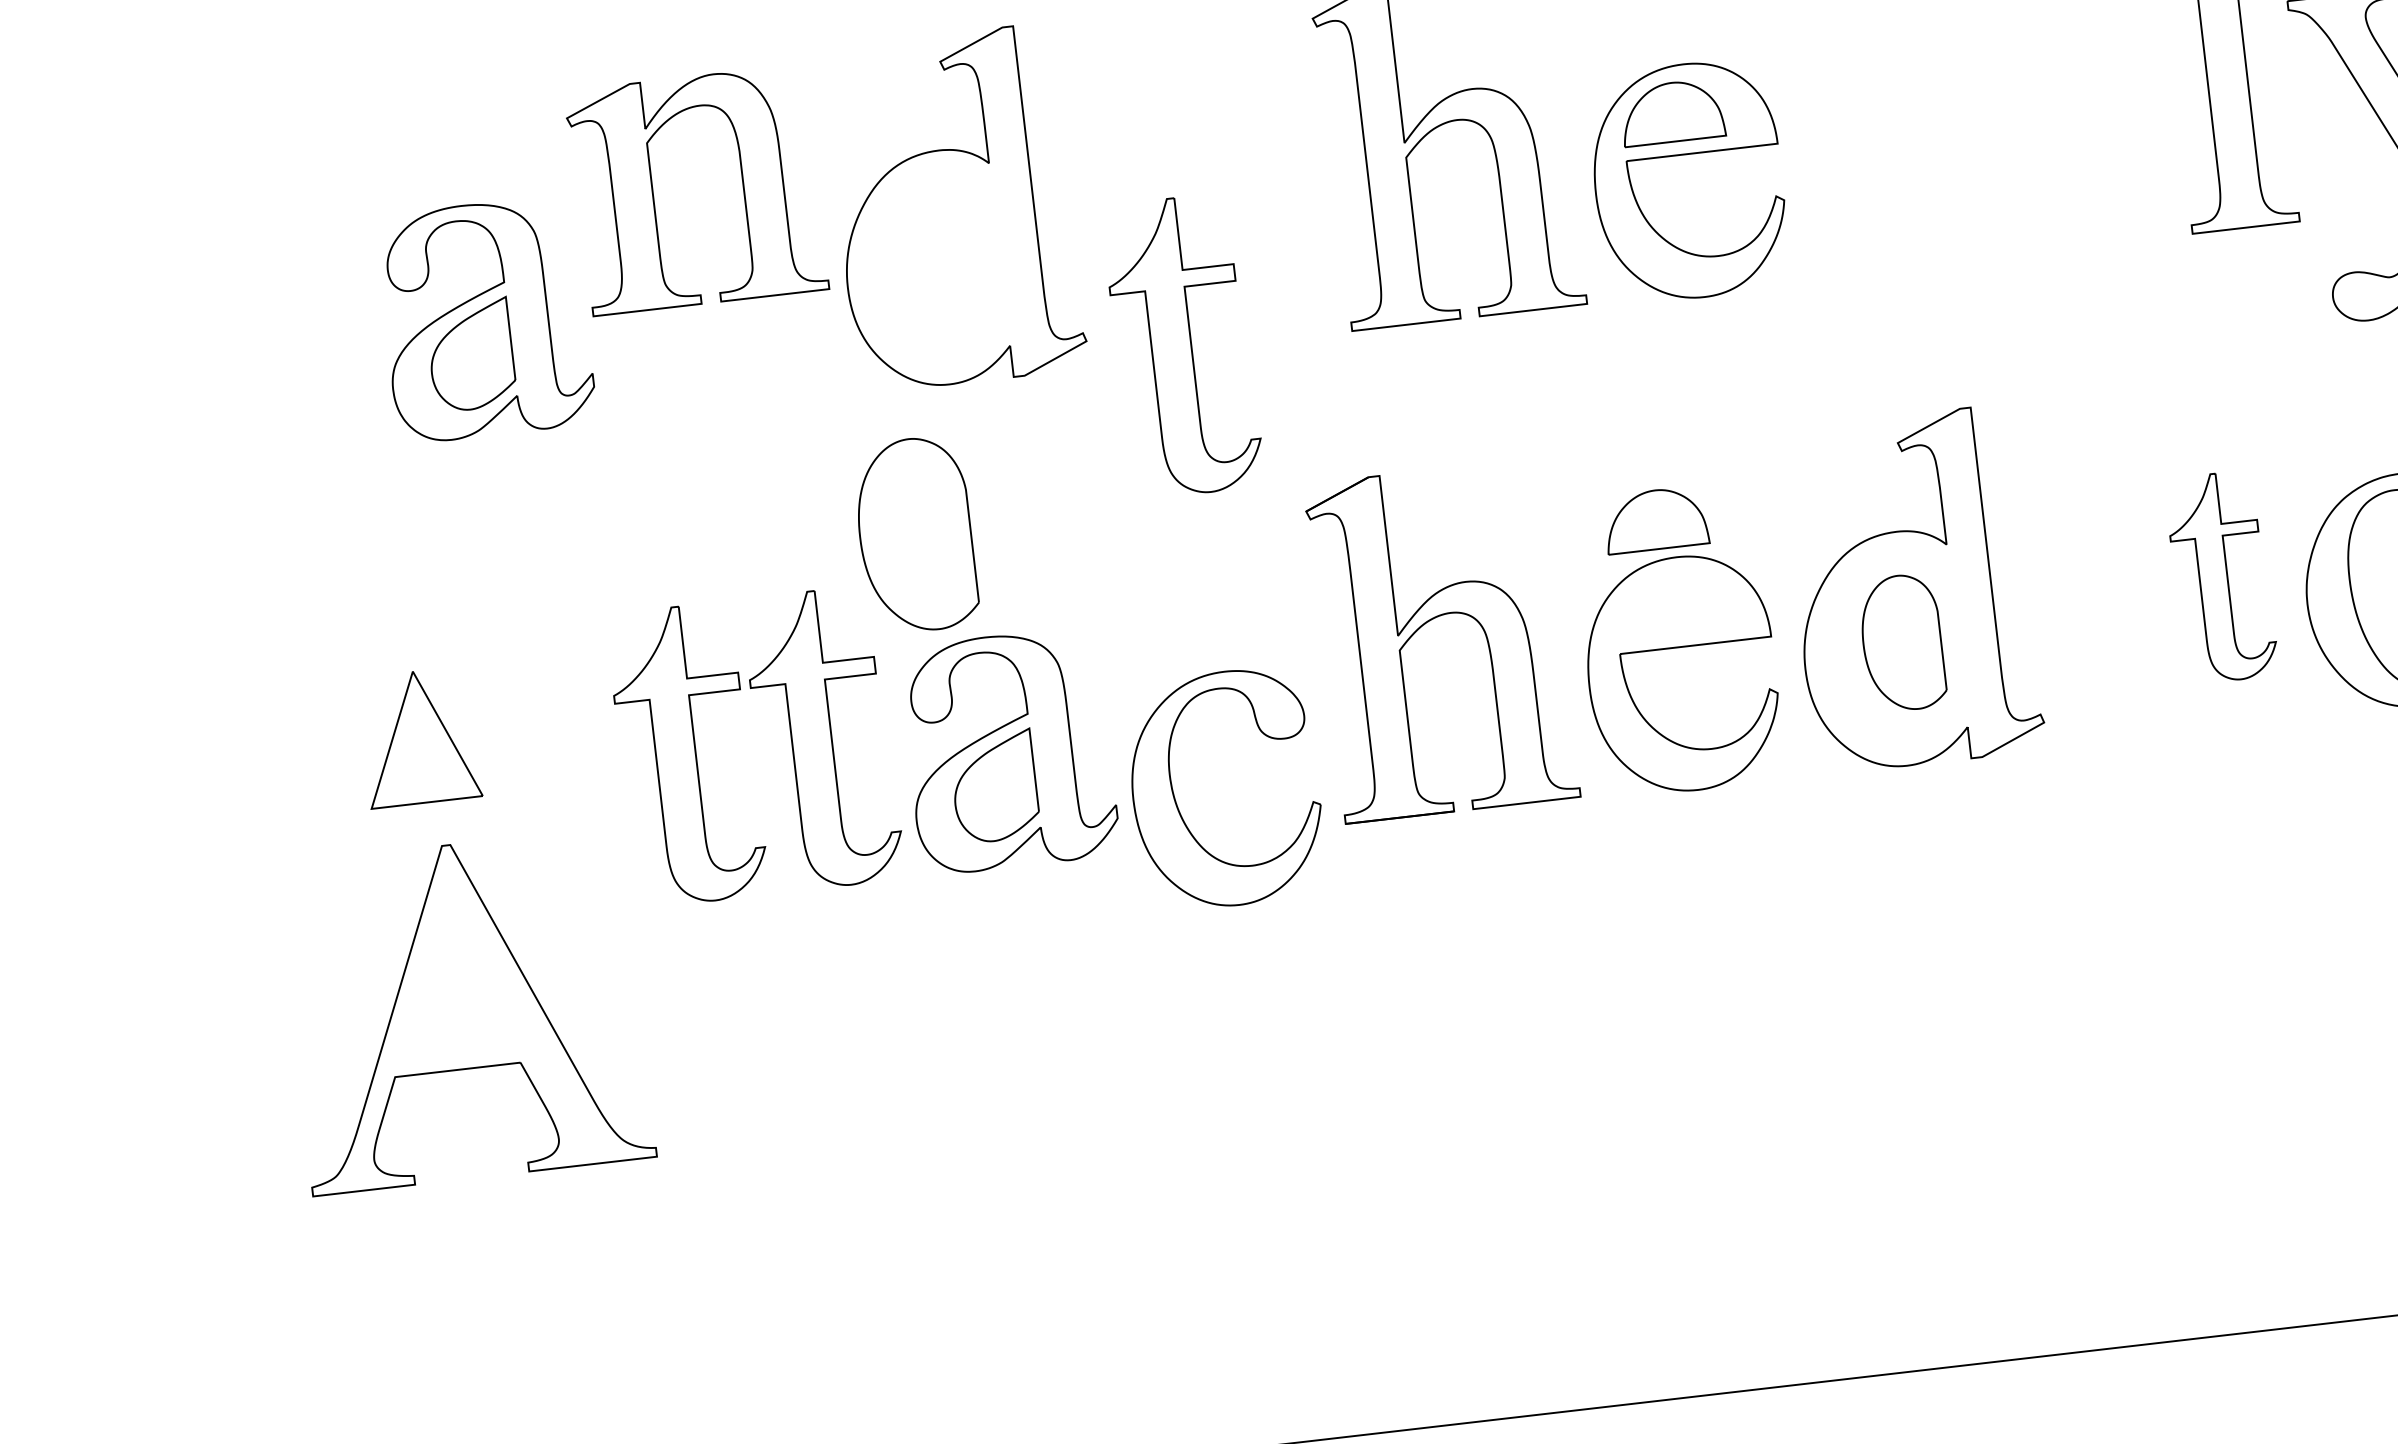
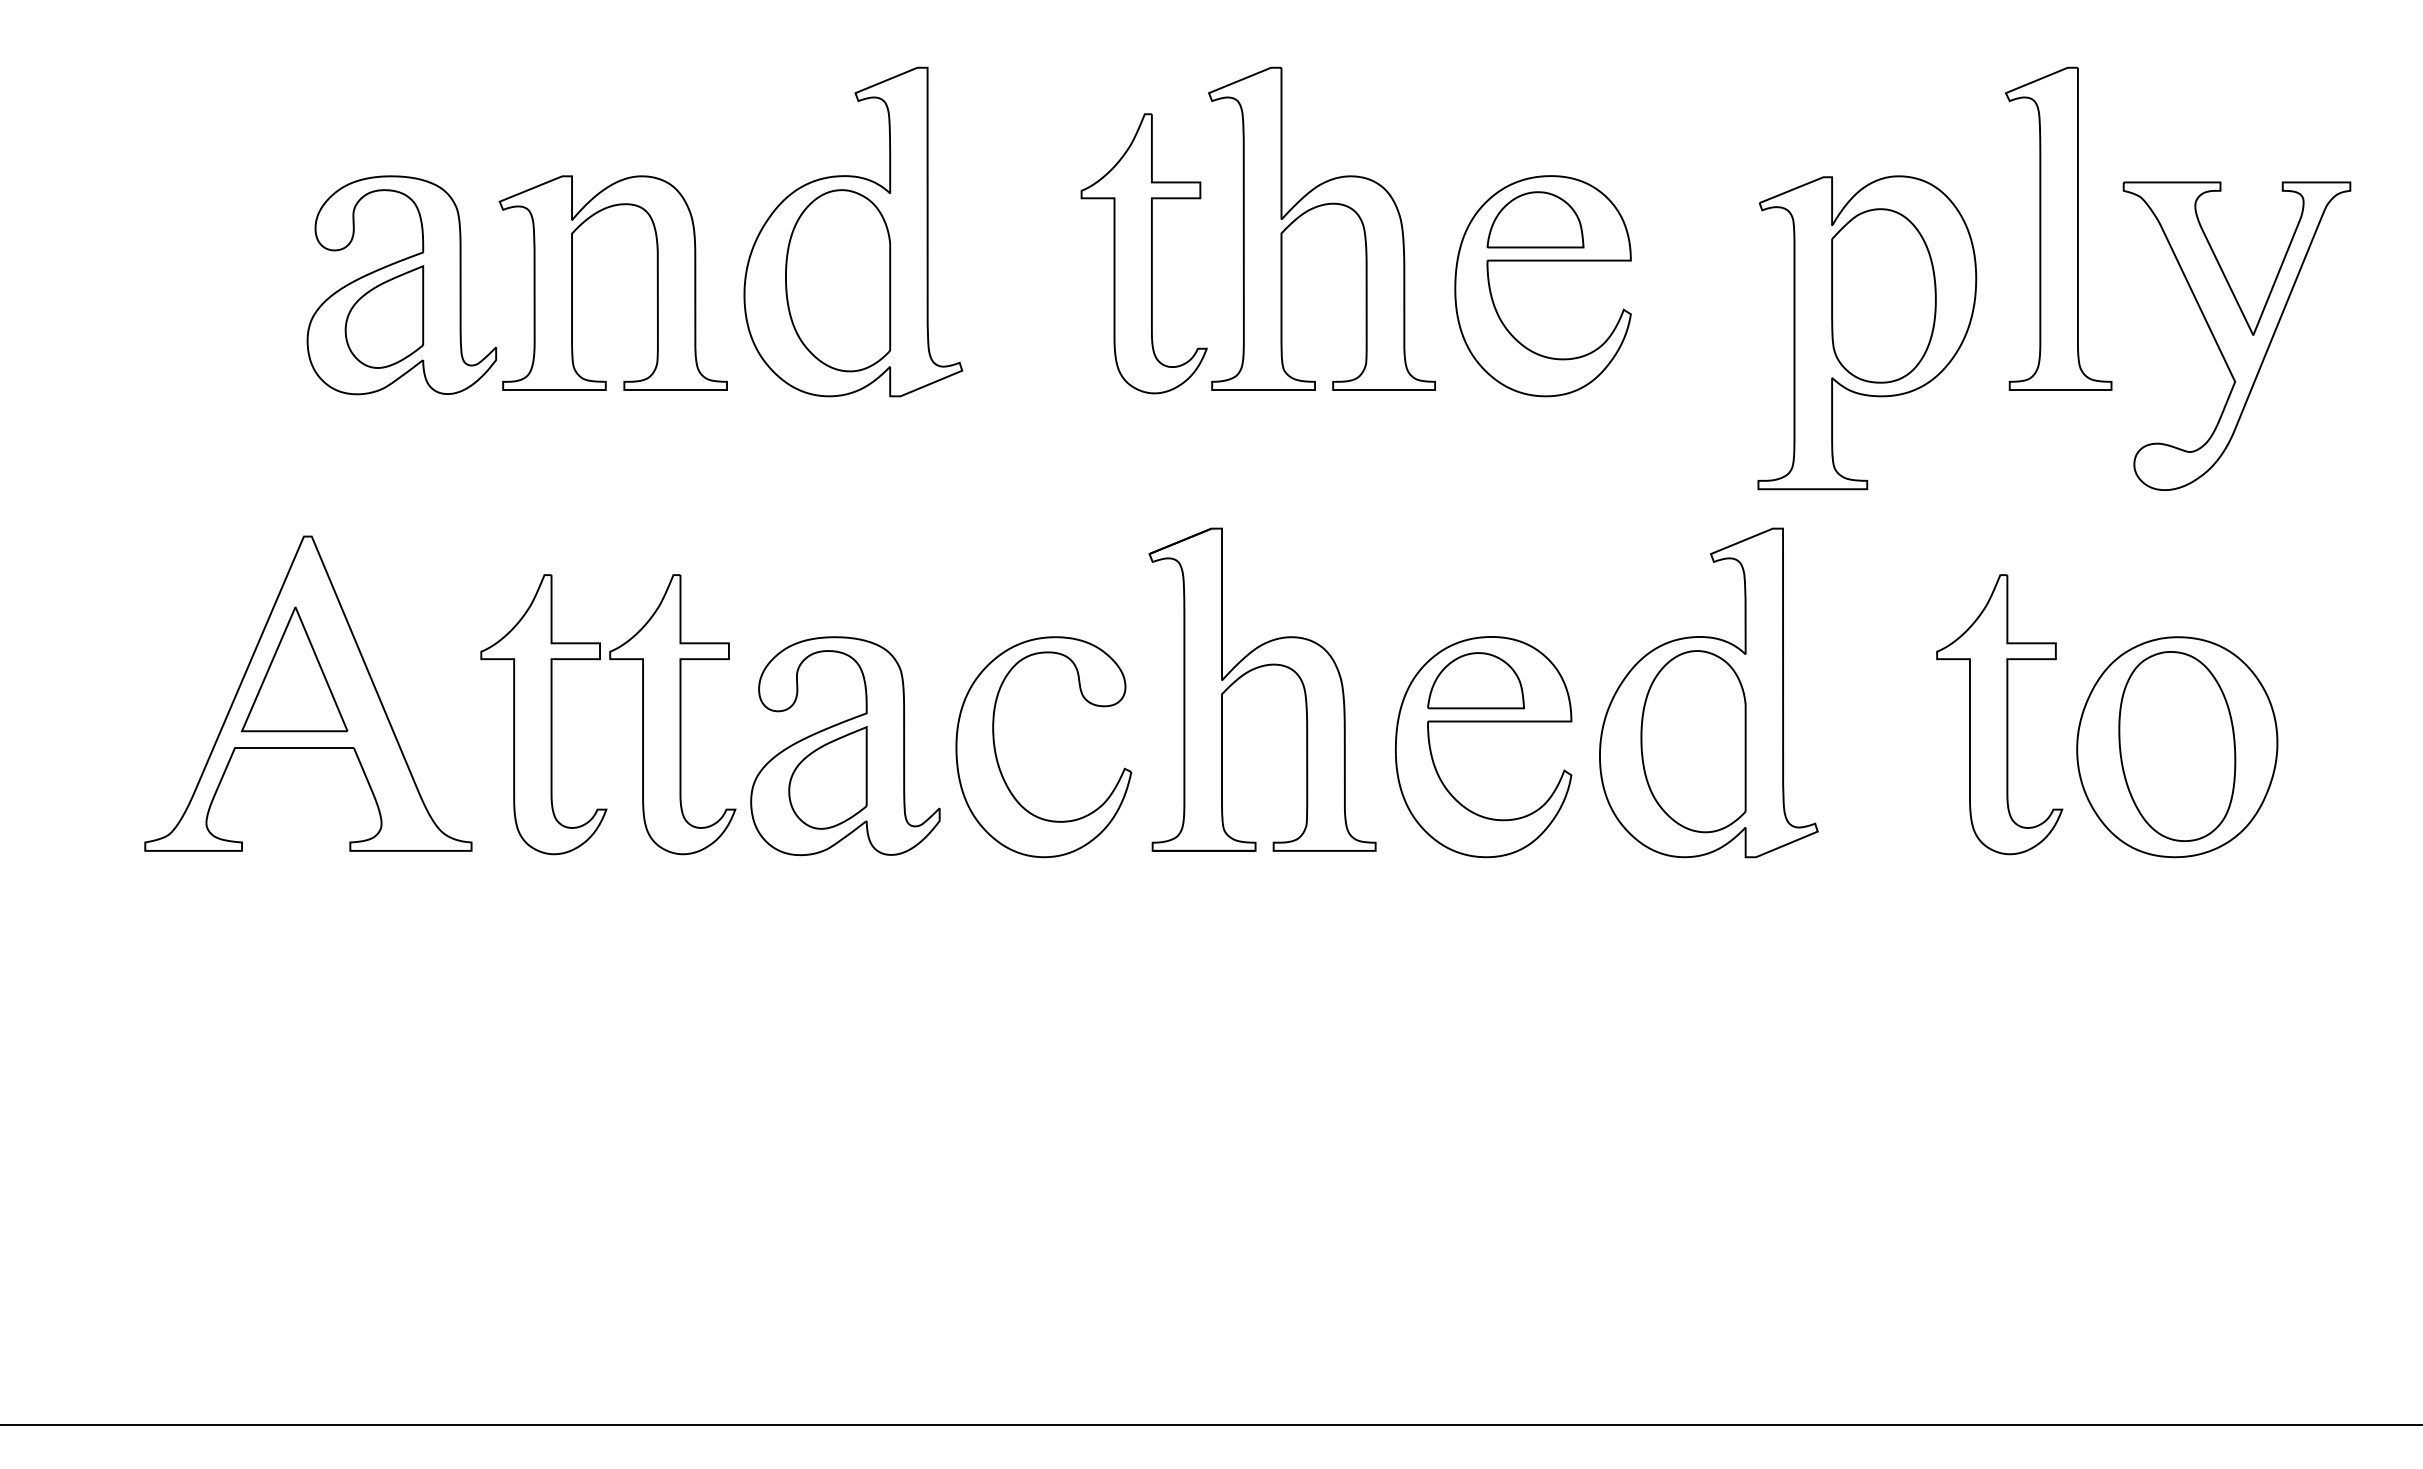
part: (2035, 190) -> (1867, 332), added
part: (653, 194) -> (572, 282), moved
part: (1182, 345) -> (1143, 253), moved
part: (1655, 519) -> (1475, 680), moved
part: (915, 534) -> (838, 280), moved
part: (2221, 577) -> (1999, 714), size x1.43
part: (1902, 642) -> (1693, 741), size x1.43
part: (1177, 804) -> (997, 756), moved
part: (465, 1010) -> (308, 693), moved

